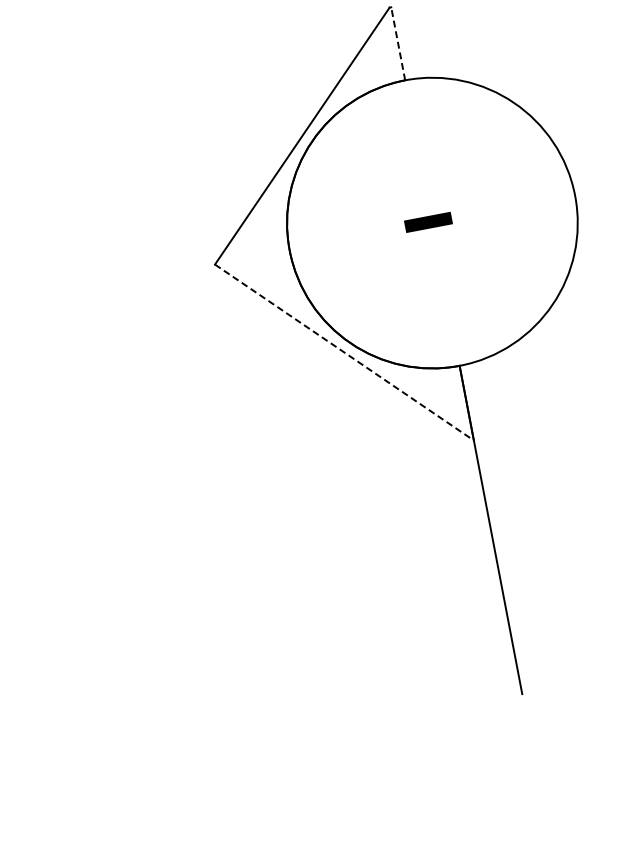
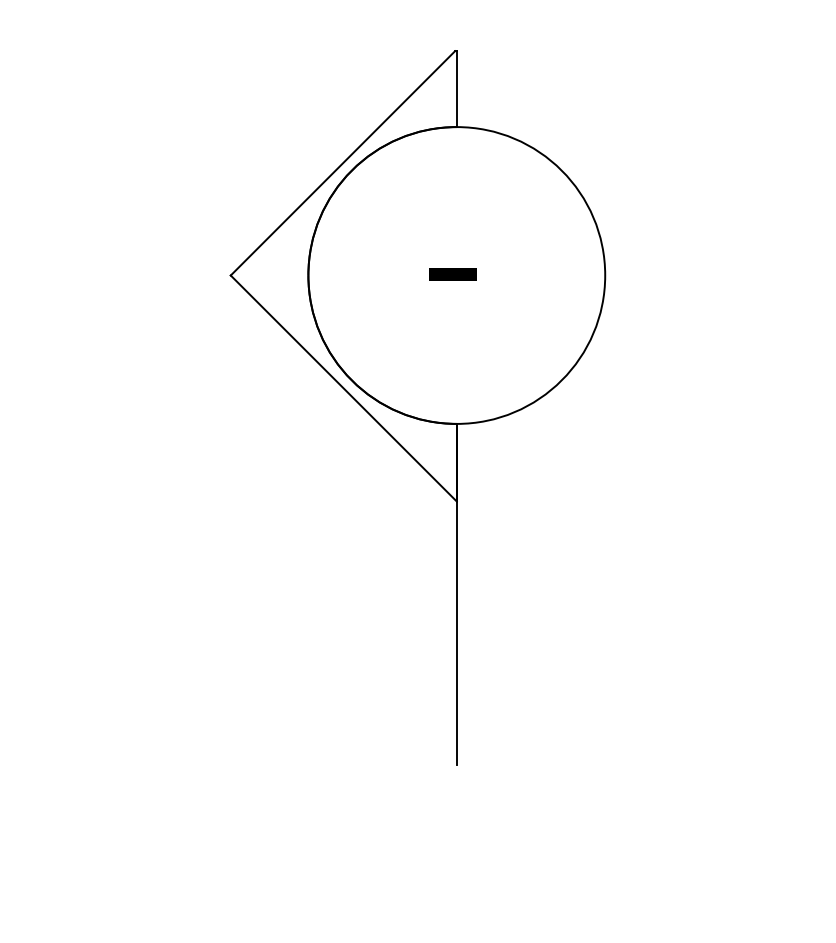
line: (397, 44) -> (456, 89), dashed -> solid
line: (344, 352) -> (343, 388), dashed -> solid

